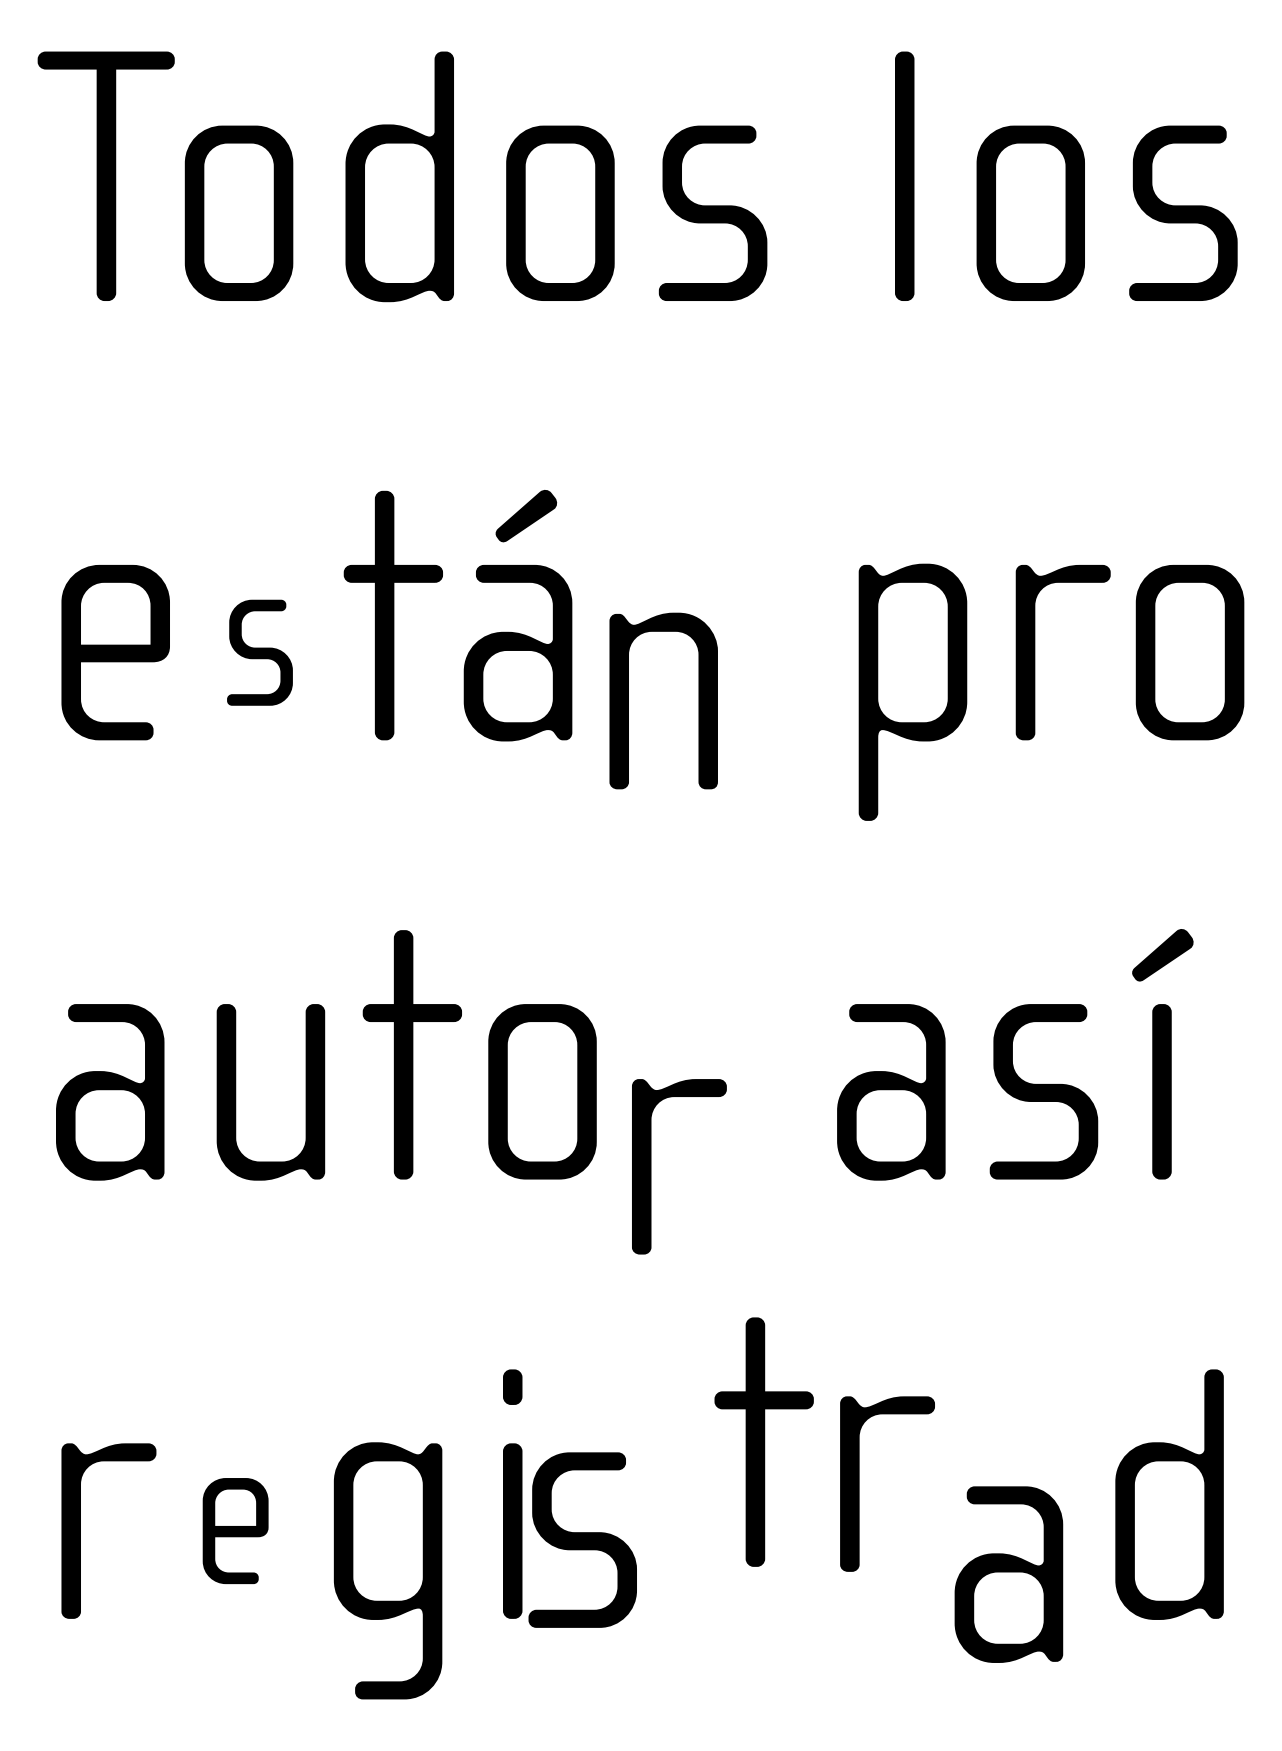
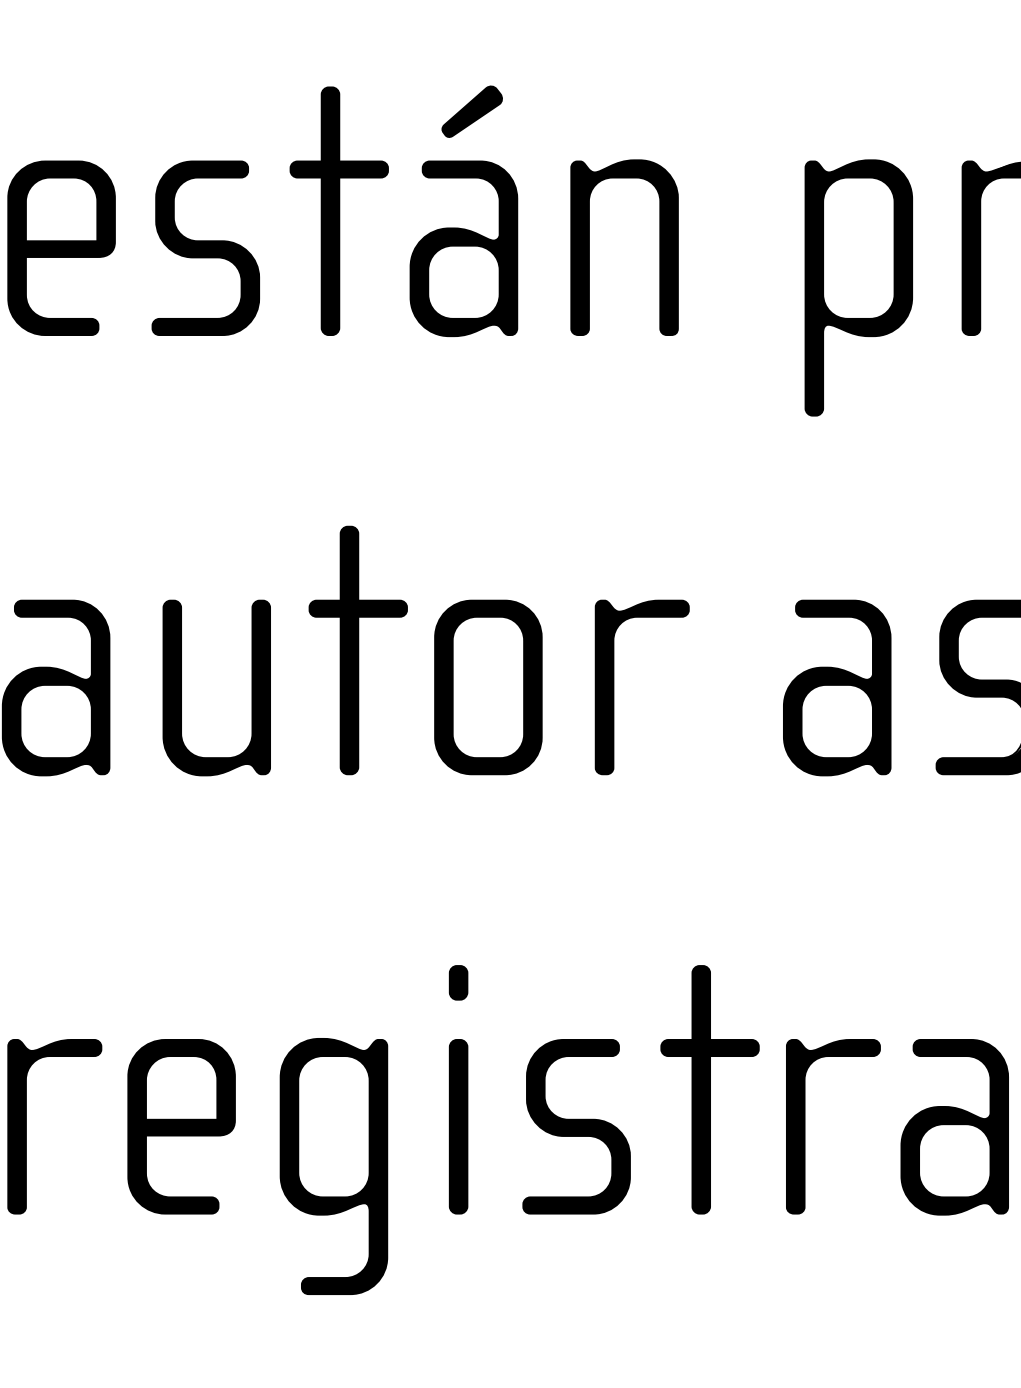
part: (259, 652) -> (205, 248), size x1.67
part: (628, 700) -> (589, 247), moved
part: (651, 1166) -> (614, 687), moved
part: (763, 1441) -> (709, 1089), moved
part: (859, 1483) -> (805, 1126), moved
part: (235, 1530) -> (181, 1126), size x1.67
part: (582, 1539) -> (576, 1126), moved
part: (1008, 1574) -> (954, 1127), moved

